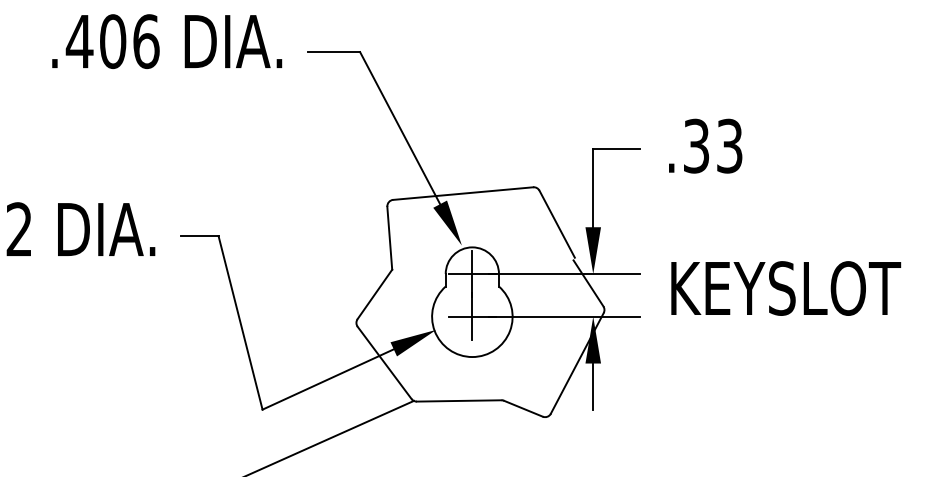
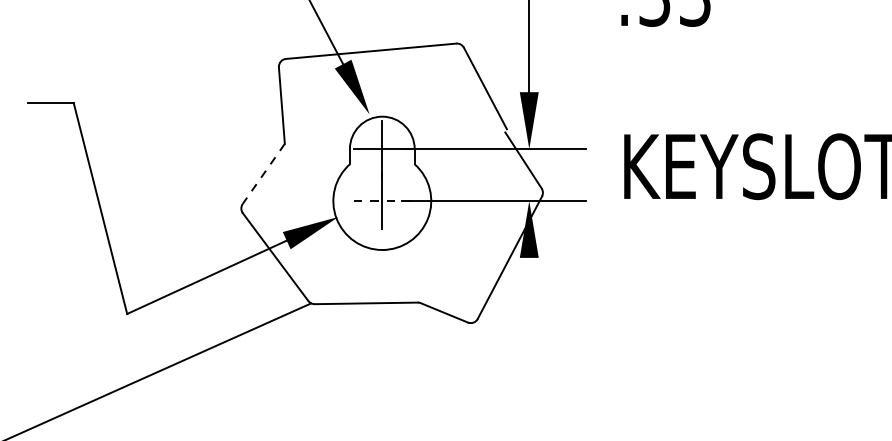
line: (374, 294) -> (263, 173), solid -> dashed
line: (472, 316) -> (382, 200), solid -> dashed
line: (593, 386) -> (529, 285), removed

